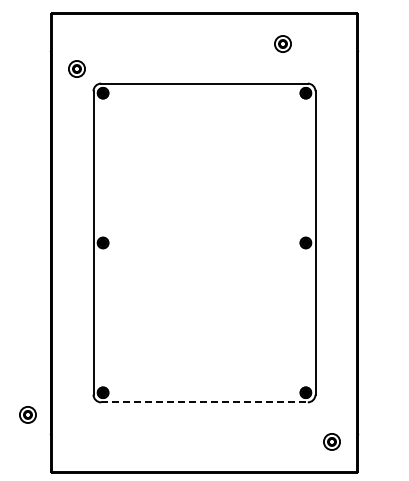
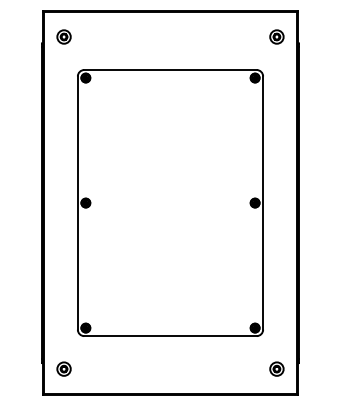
part: (282, 43) -> (276, 36), moved
part: (76, 68) -> (63, 36), moved
line: (204, 402) -> (170, 336), dashed -> solid
part: (27, 414) -> (63, 368), moved

